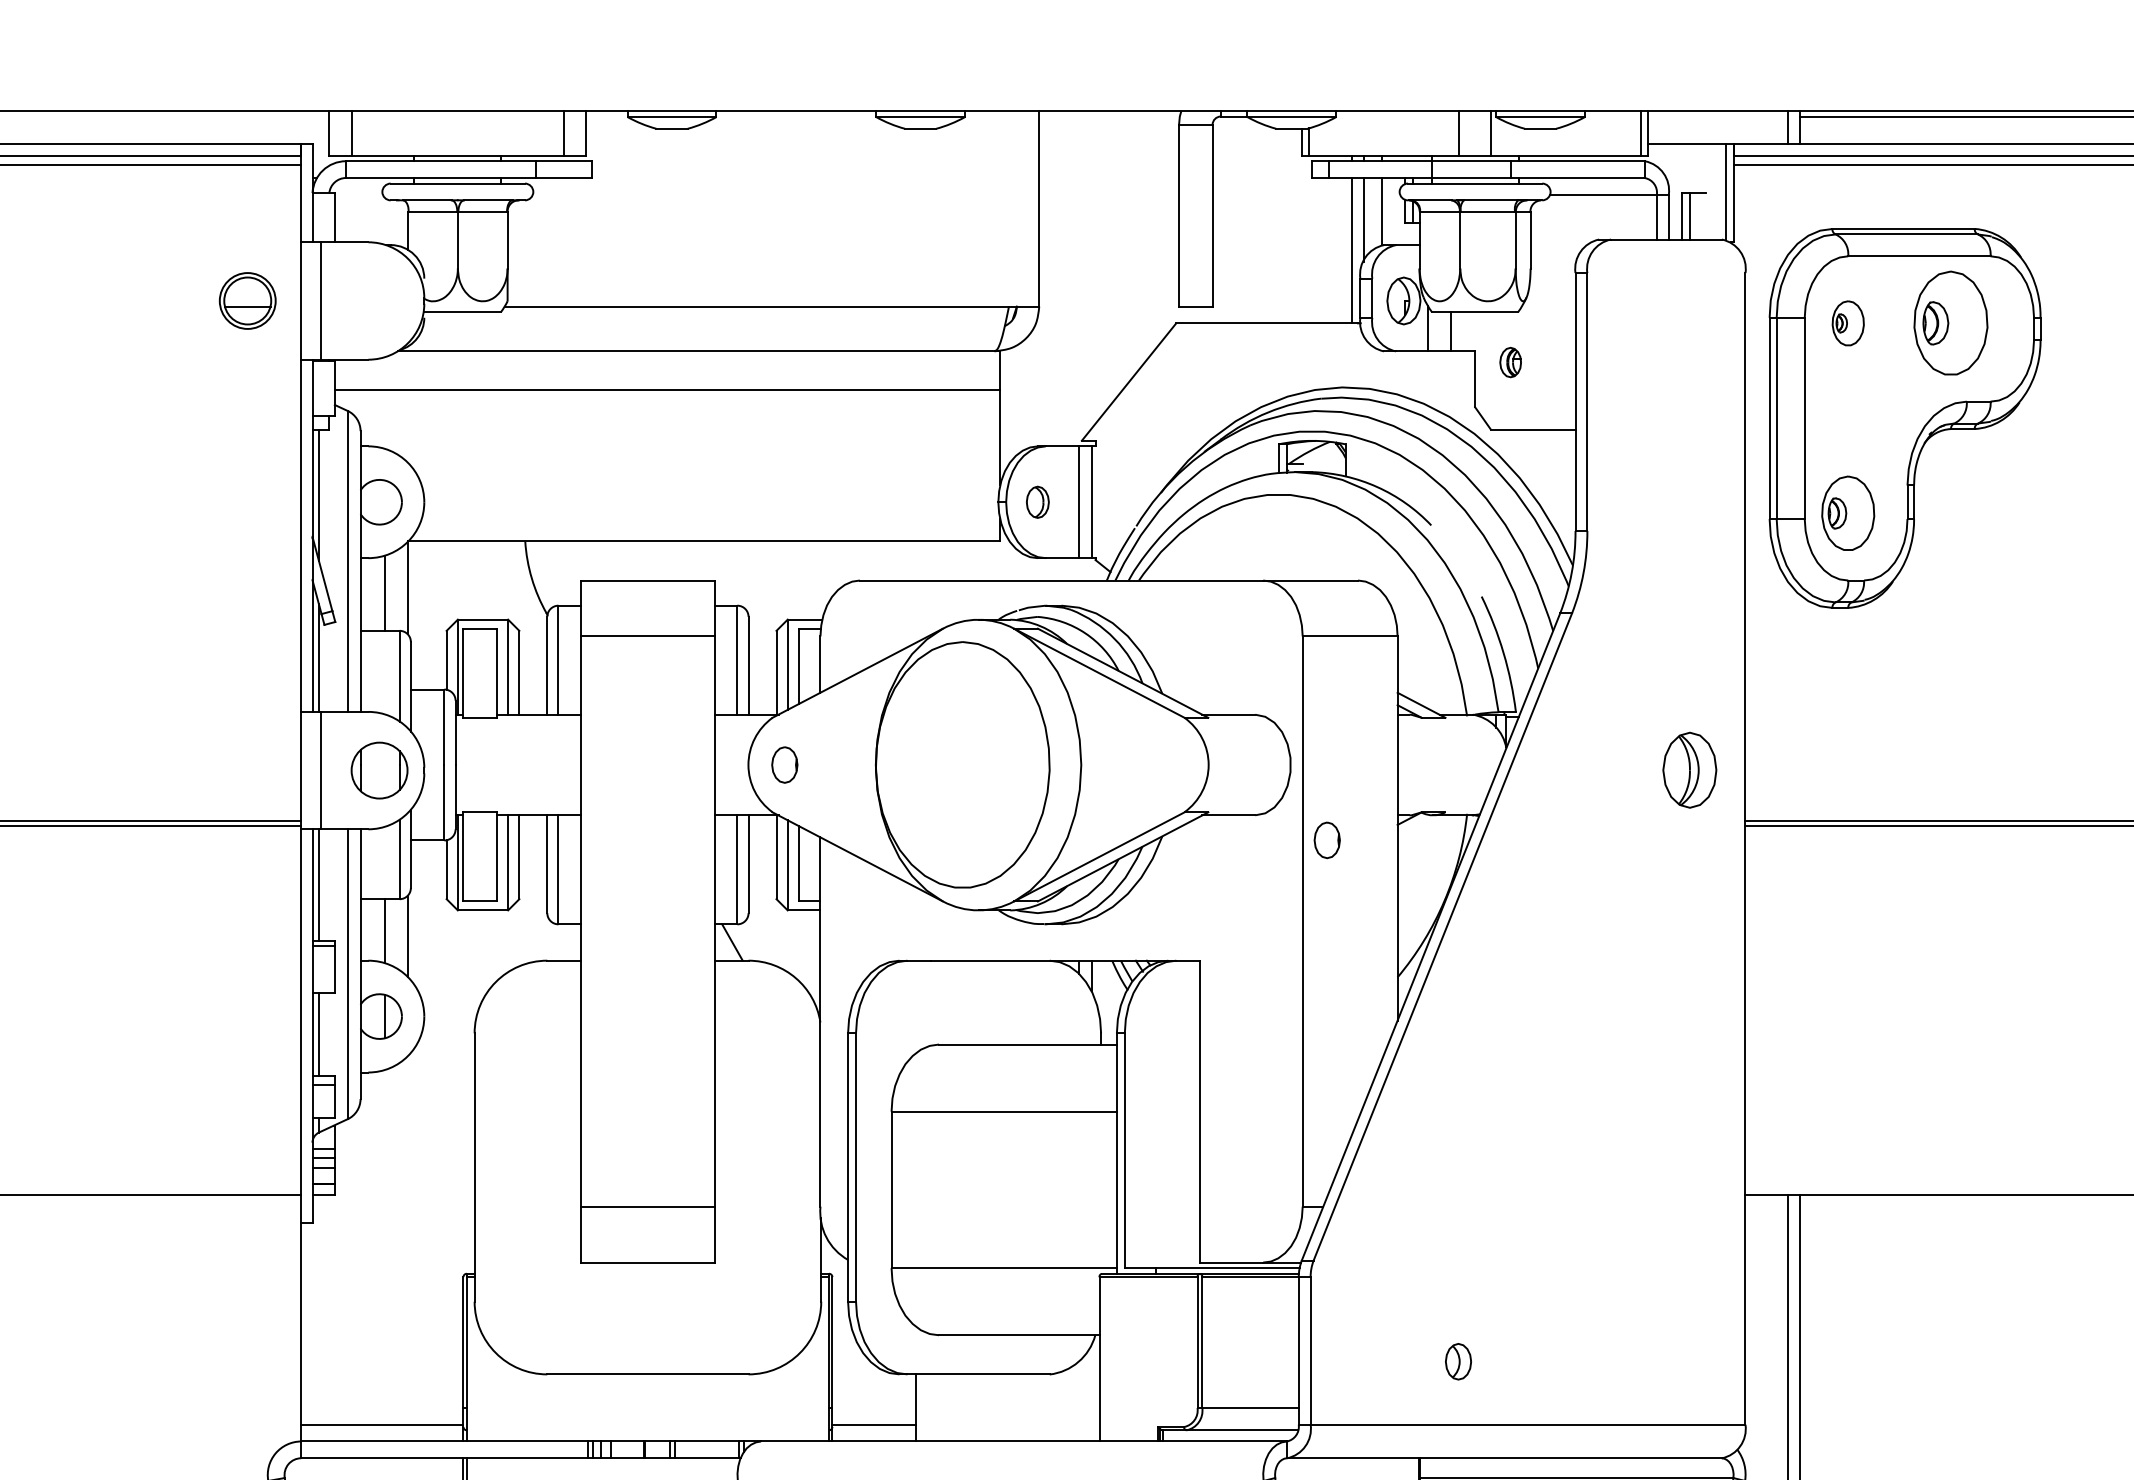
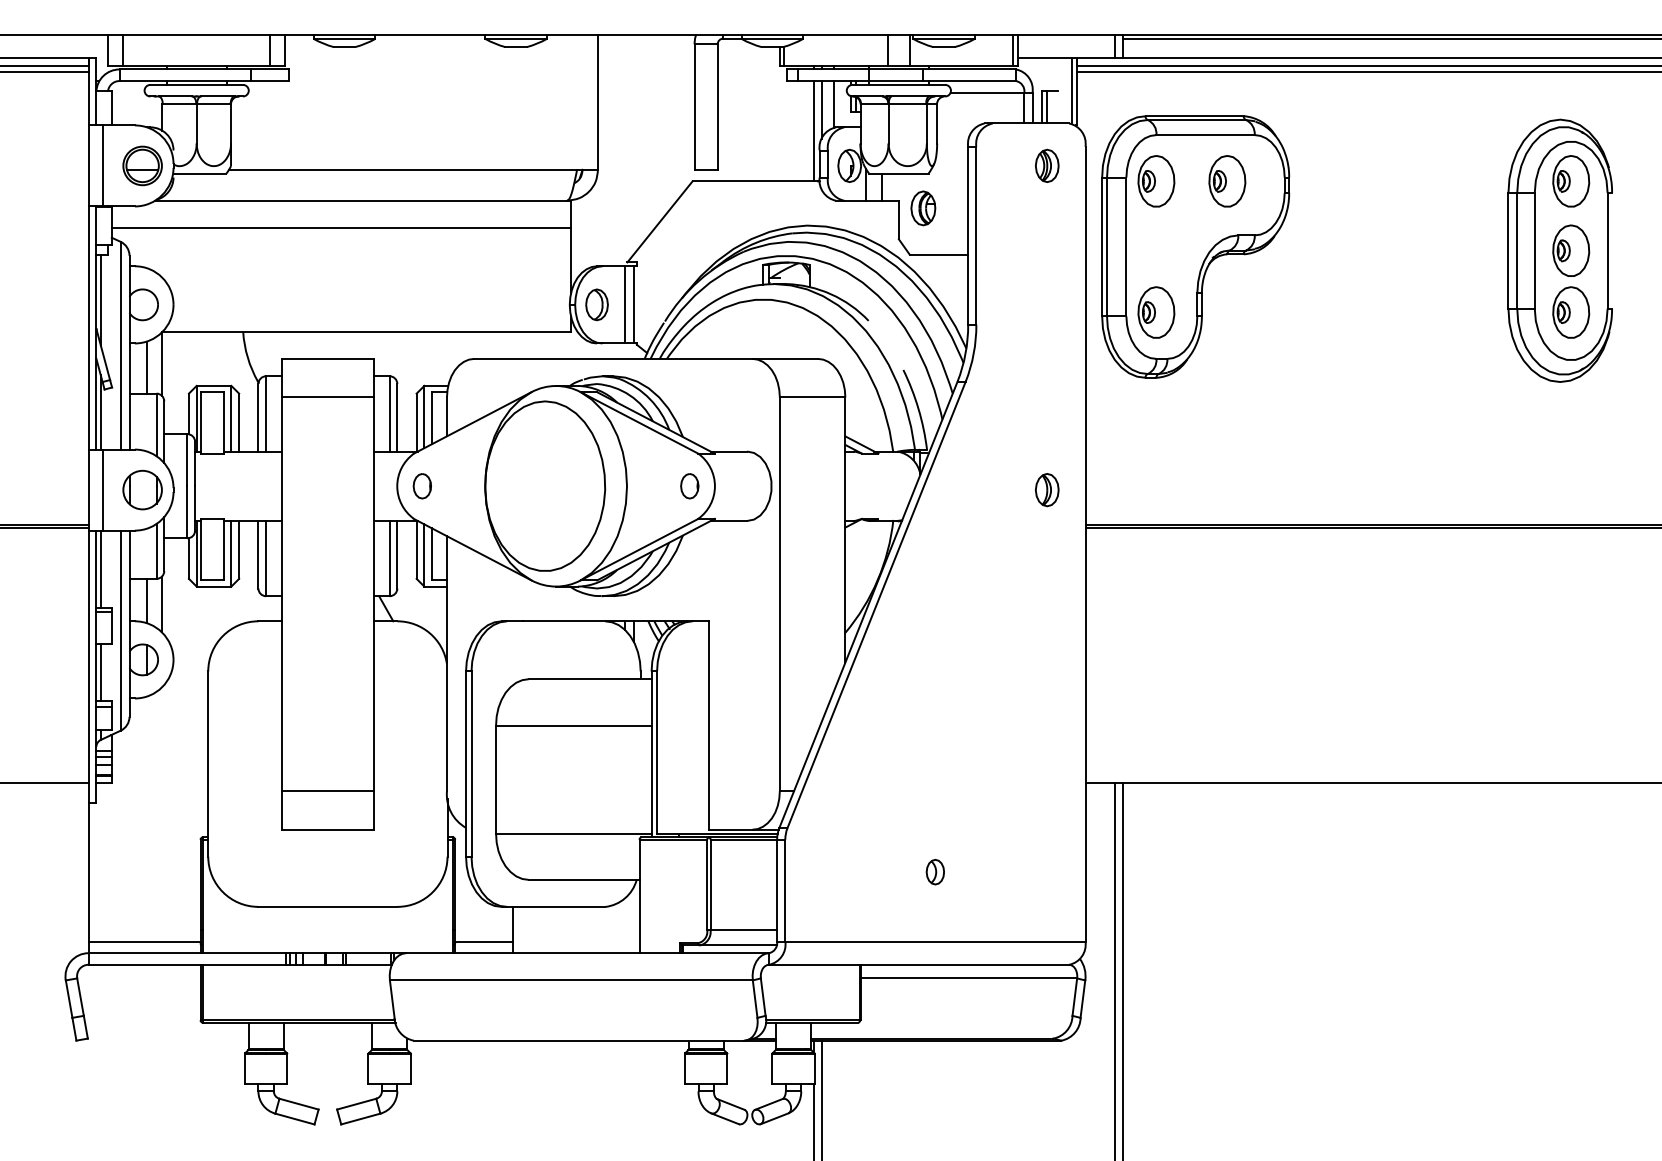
part: (247, 300) -> (142, 165), moved
part: (1690, 300) -> (1047, 165), added
part: (1848, 323) -> (1156, 181), size x1.67
part: (1951, 323) -> (1227, 181), size x0.71
part: (1510, 362) -> (923, 208), size x1.67
part: (1037, 501) -> (596, 304), size x1.43
part: (1690, 771) -> (1047, 490), size x0.62
part: (1326, 840) -> (689, 486), moved
part: (1457, 1360) -> (934, 871), moved

